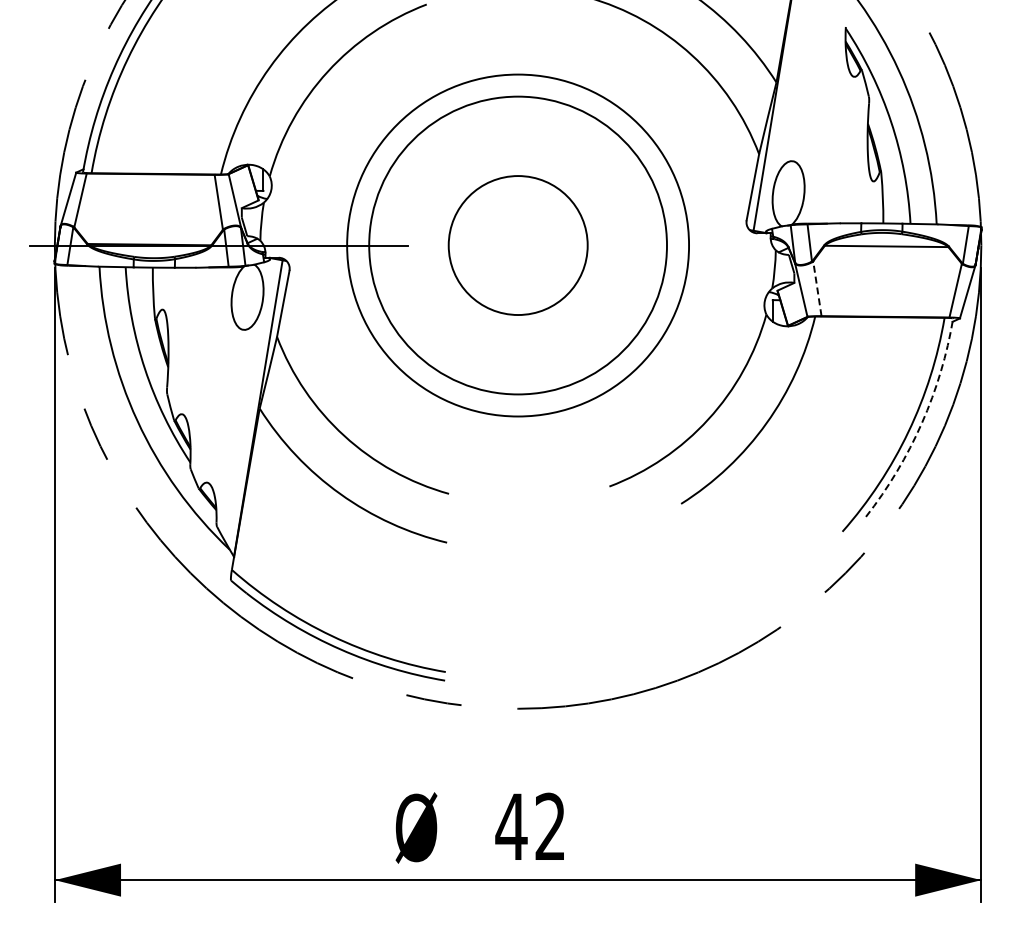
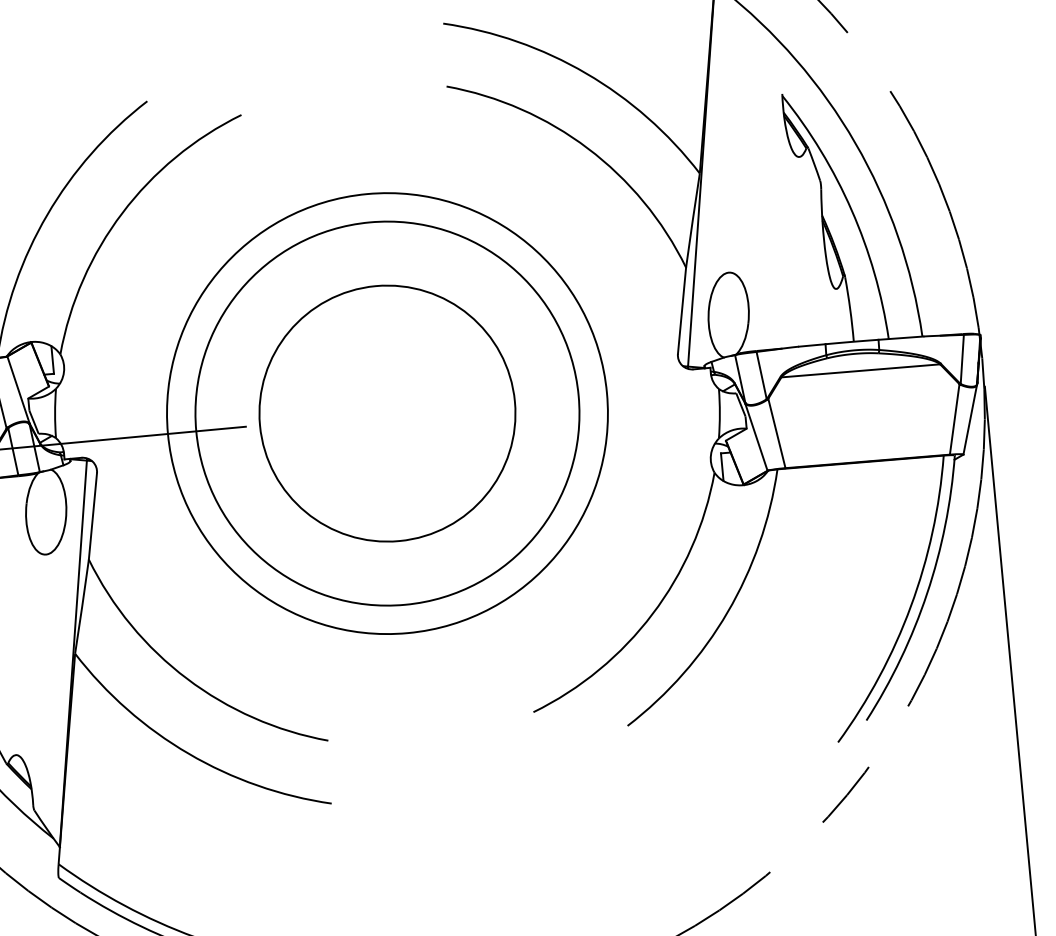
circle: (518, 245) -> (387, 413), size x1.43
line: (817, 288) -> (777, 433), dashed -> solid
arc: (921, 423) -> (926, 594), dashed -> solid

